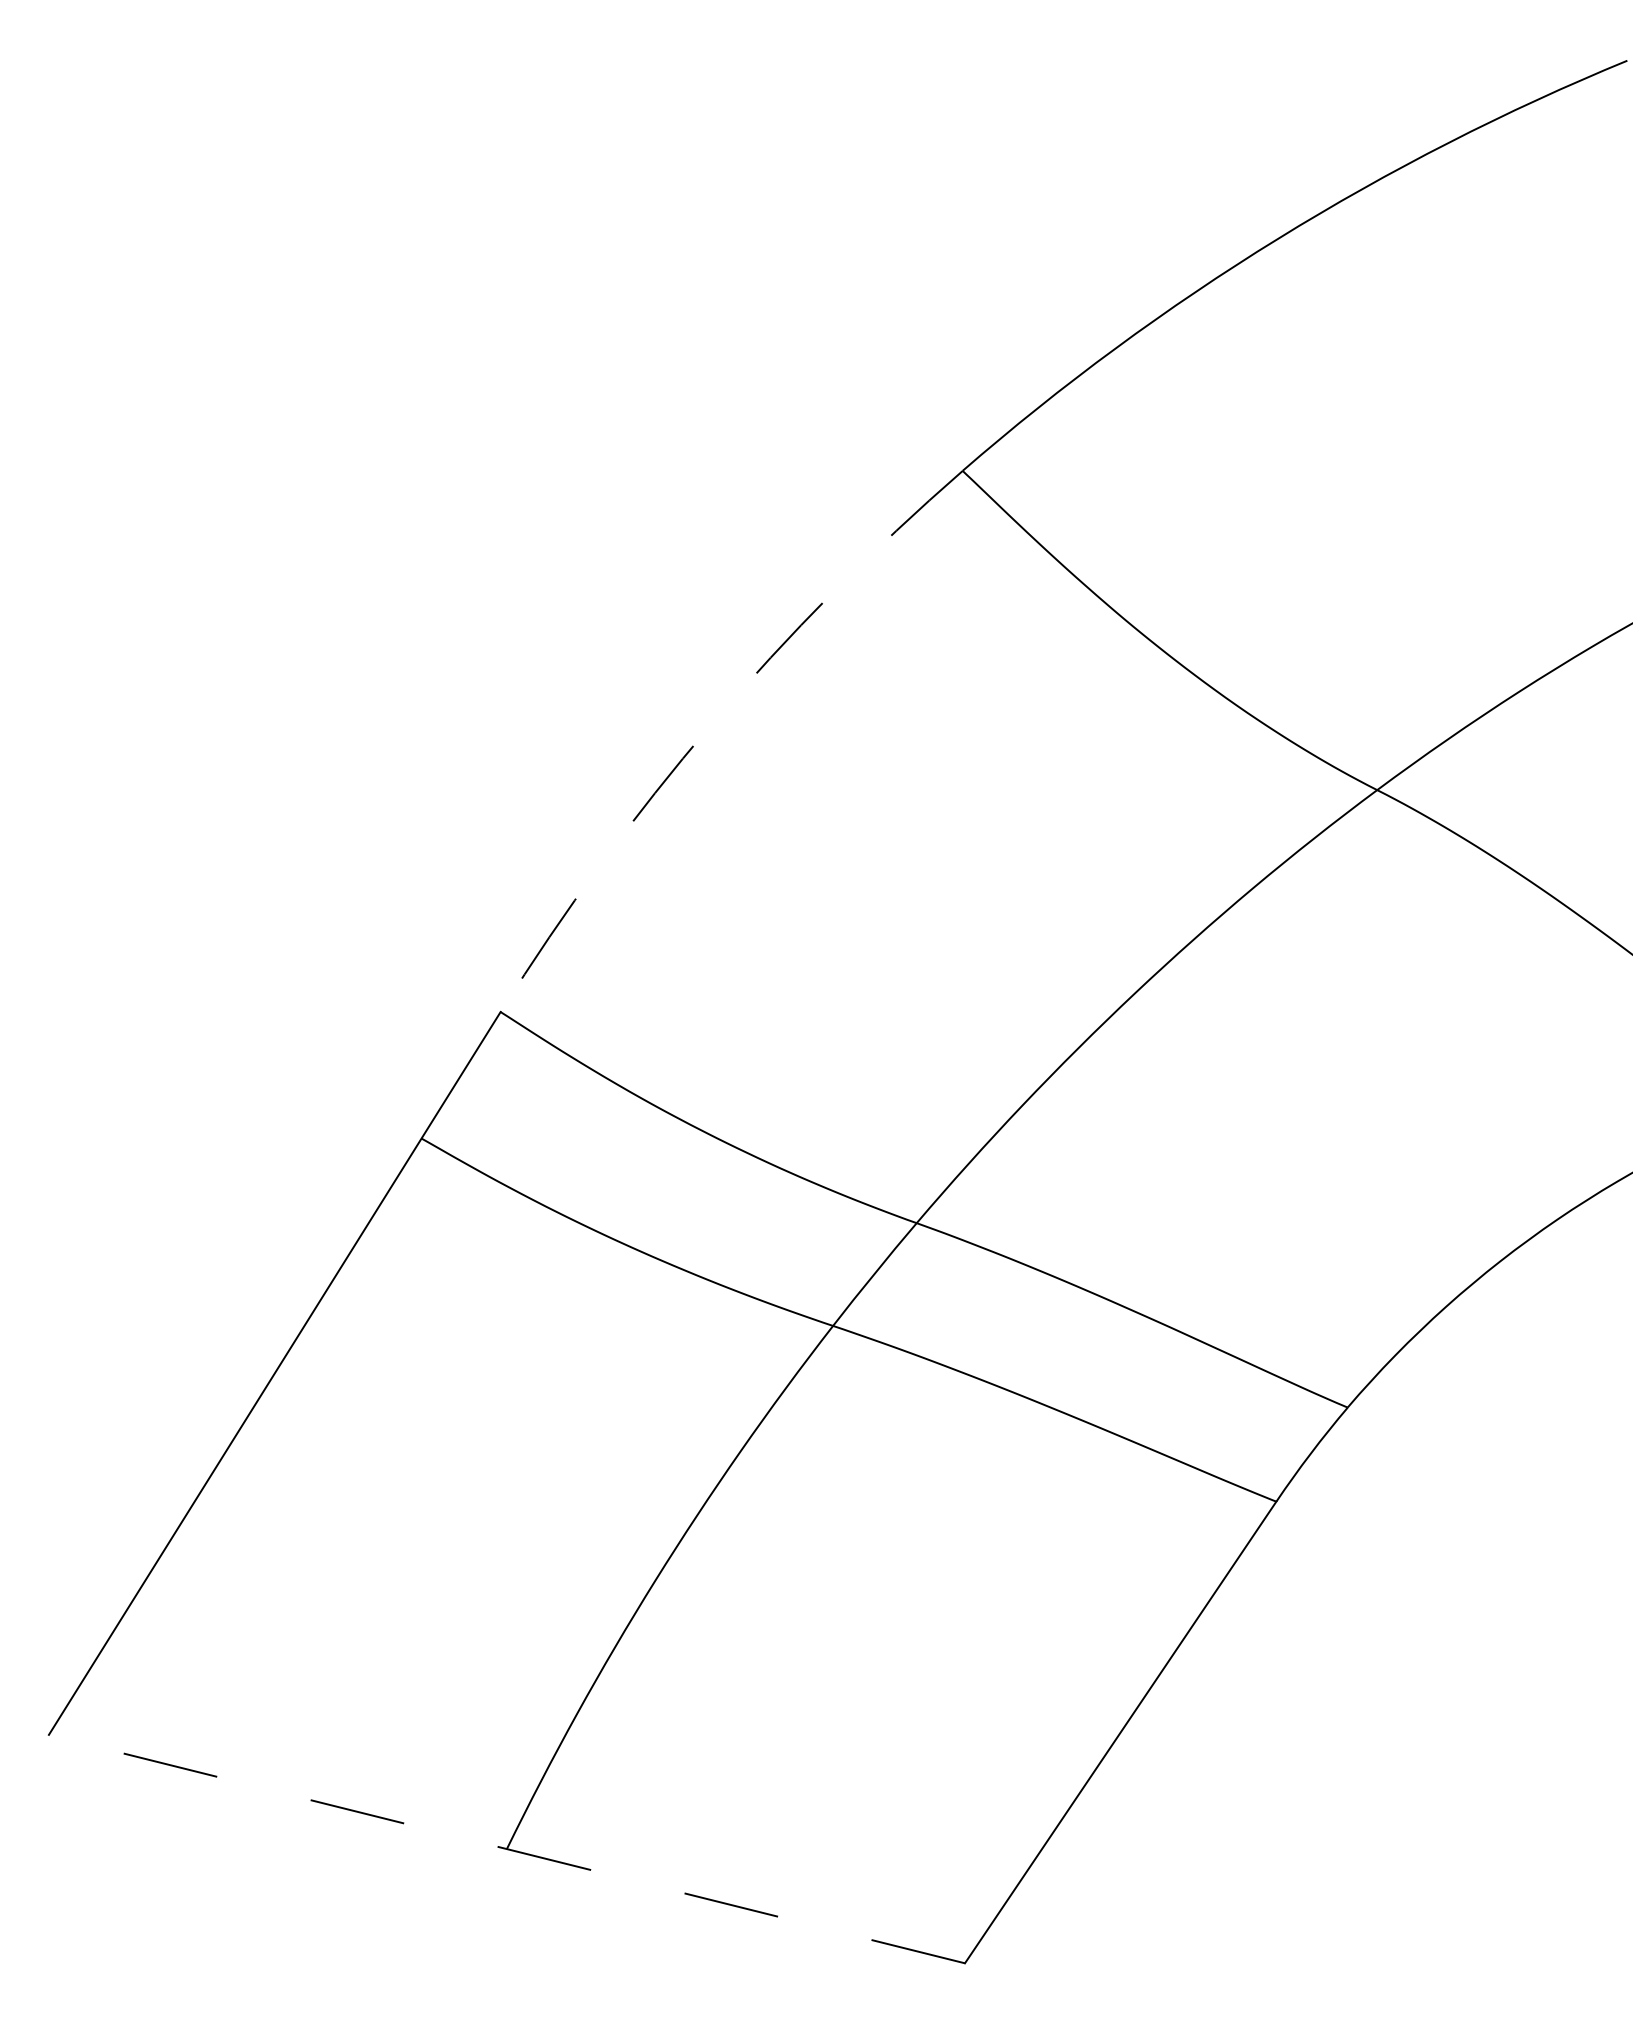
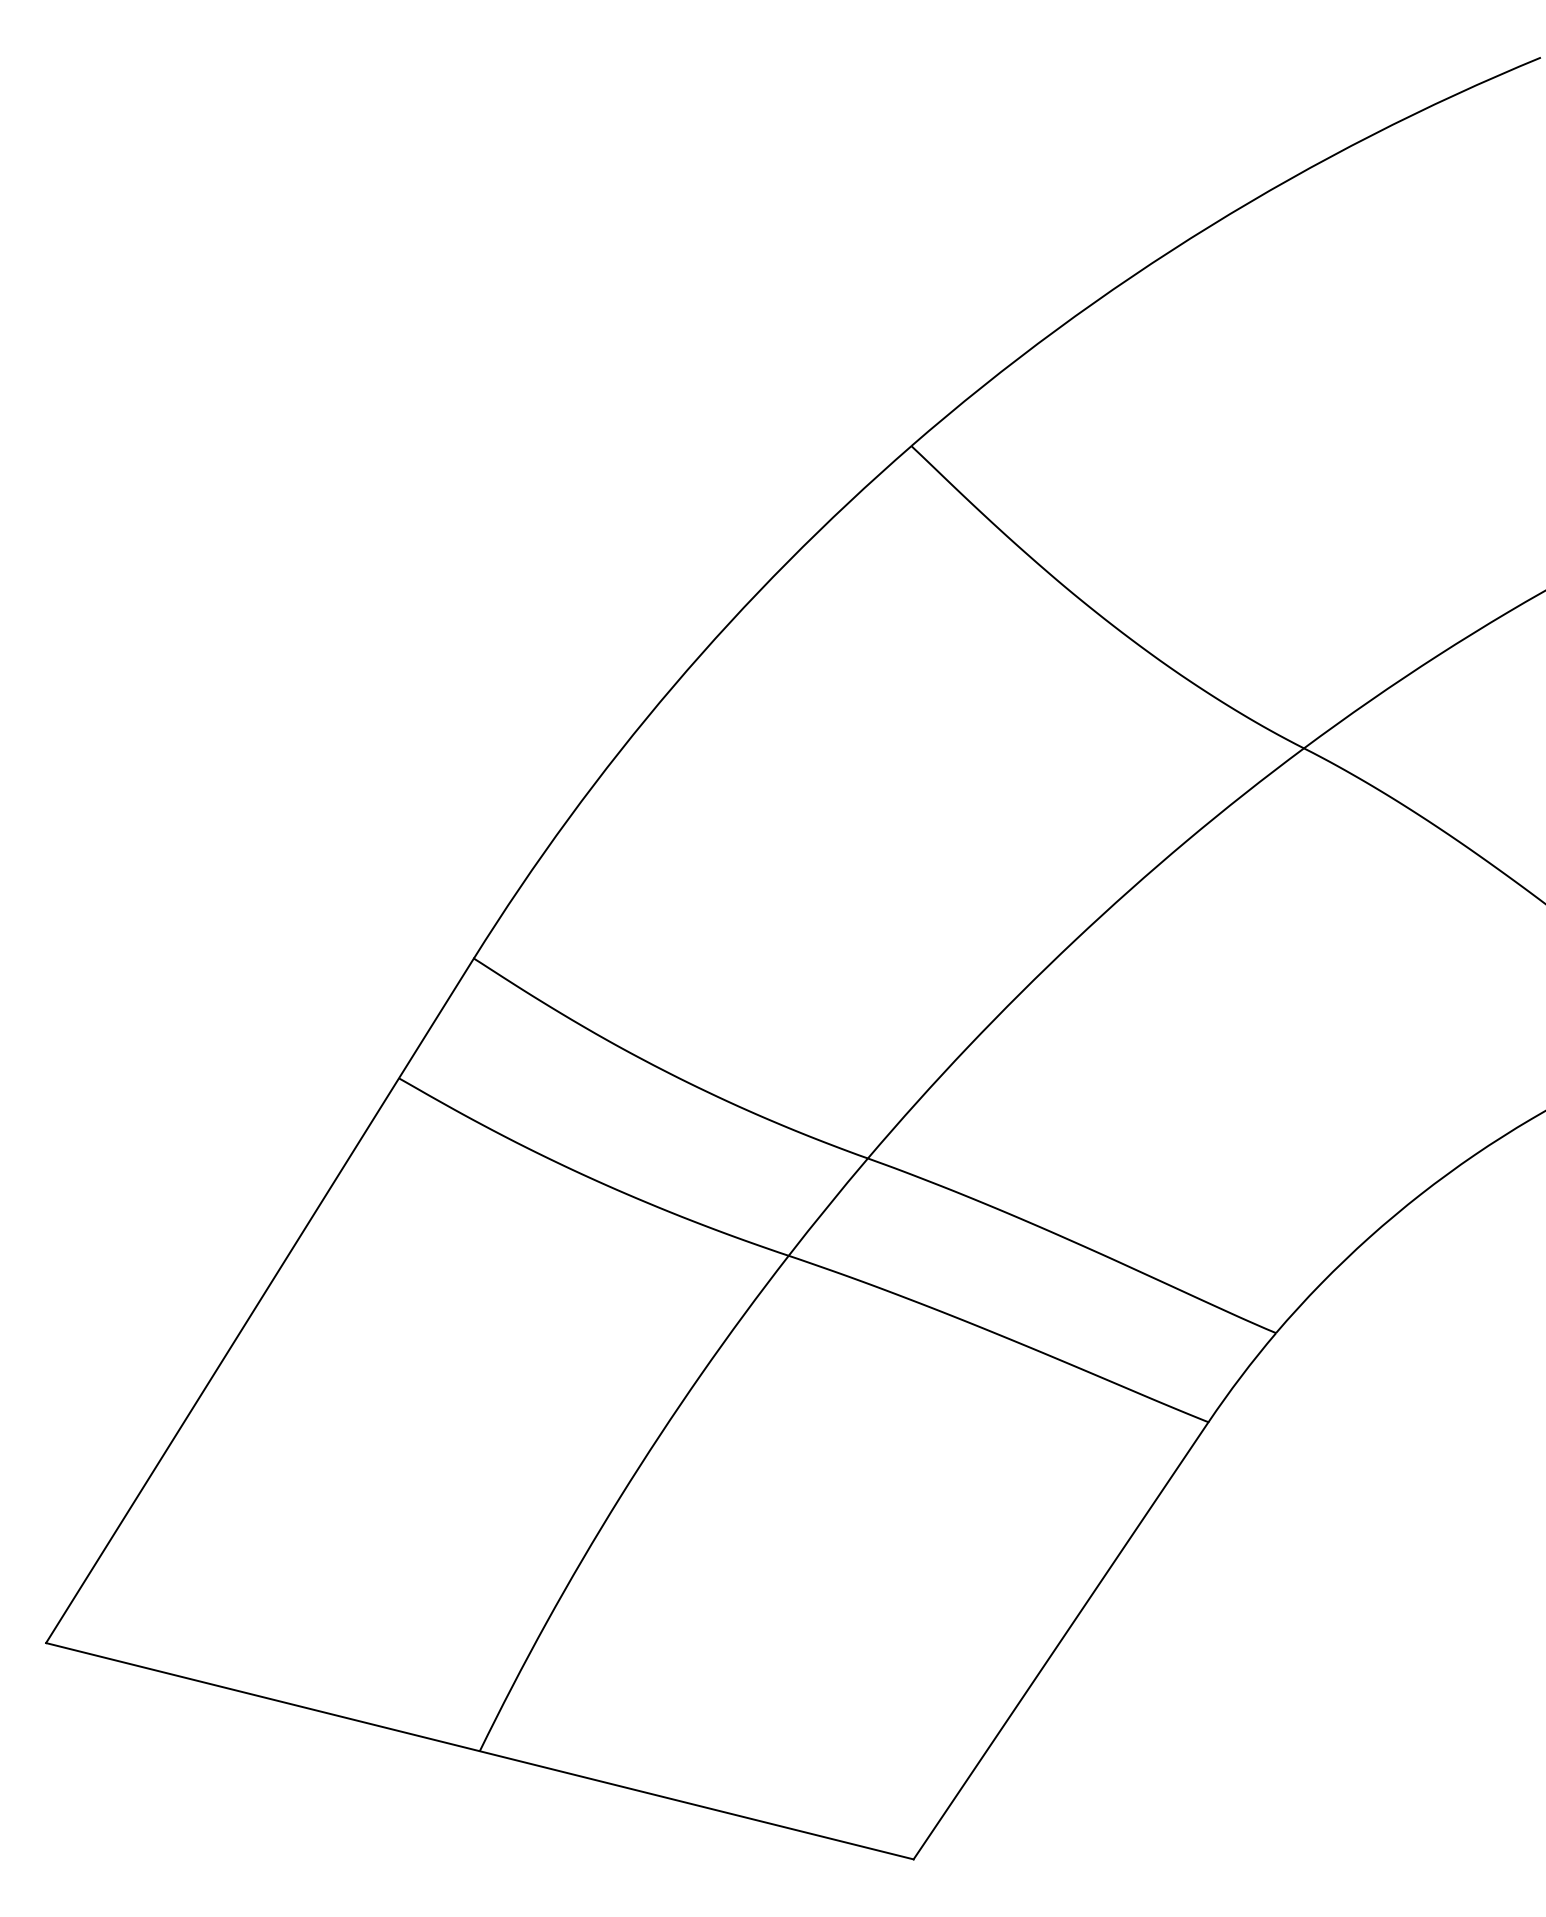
arc: (711, 724) -> (673, 686), dashed -> solid
line: (506, 1848) -> (479, 1750), dashed -> solid

